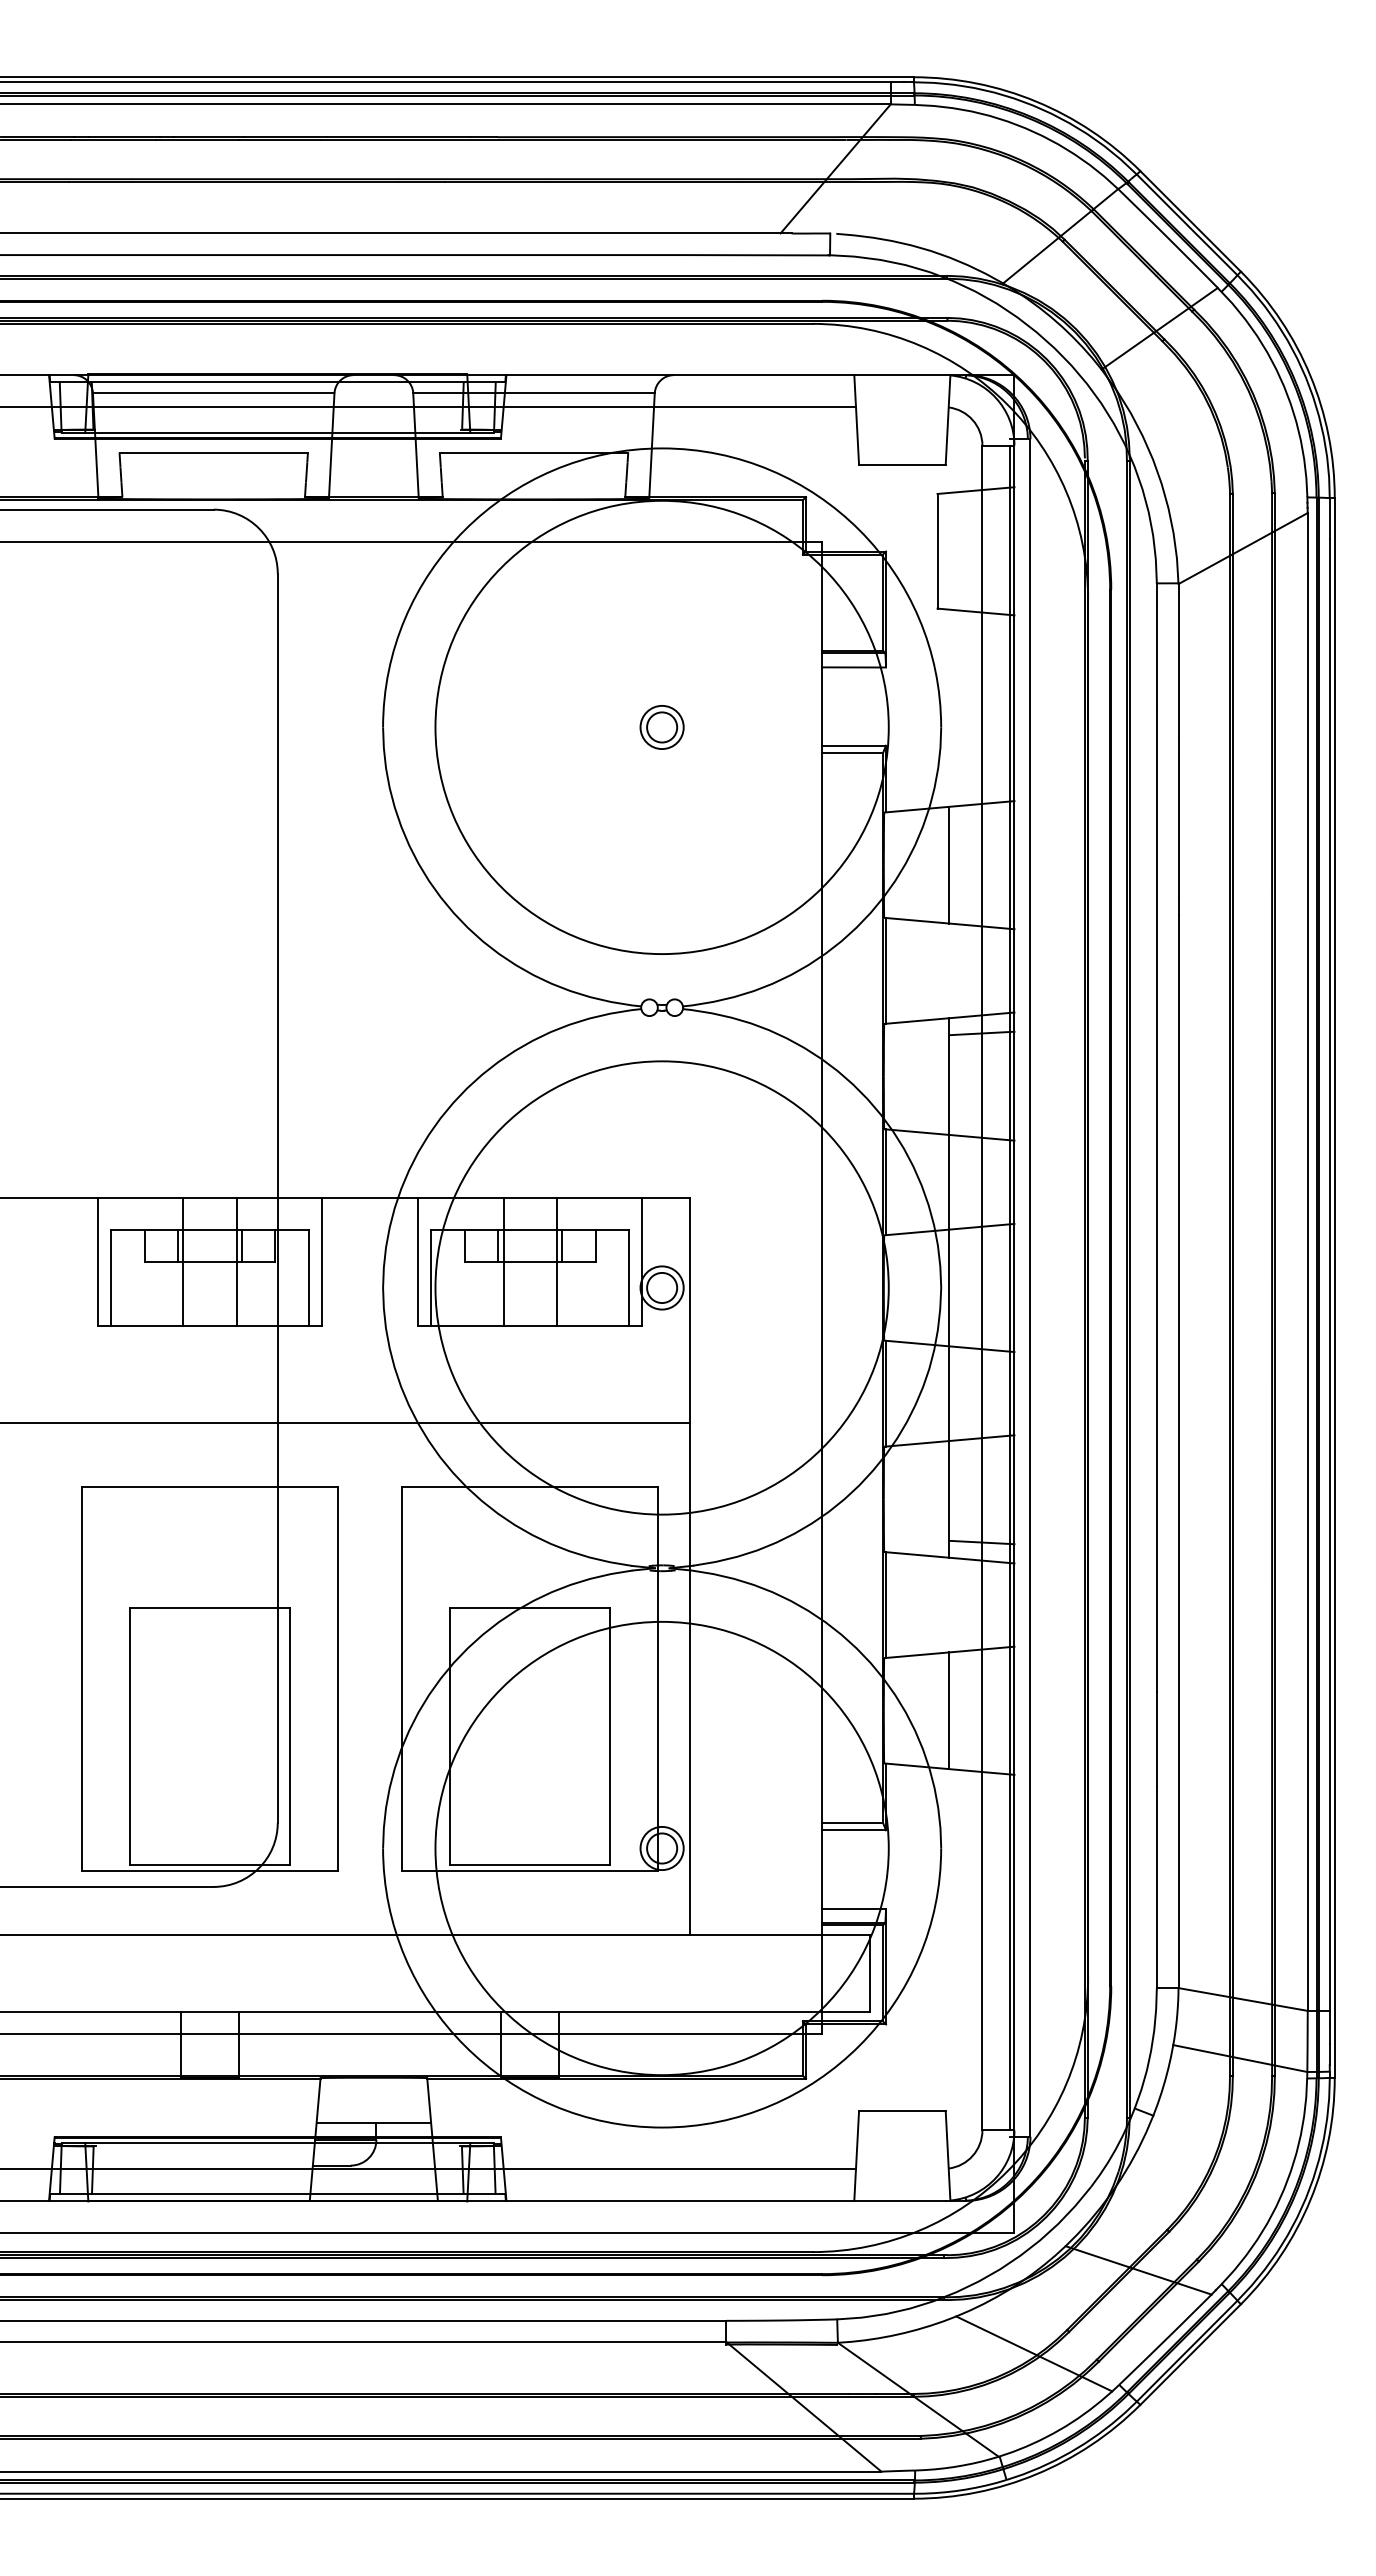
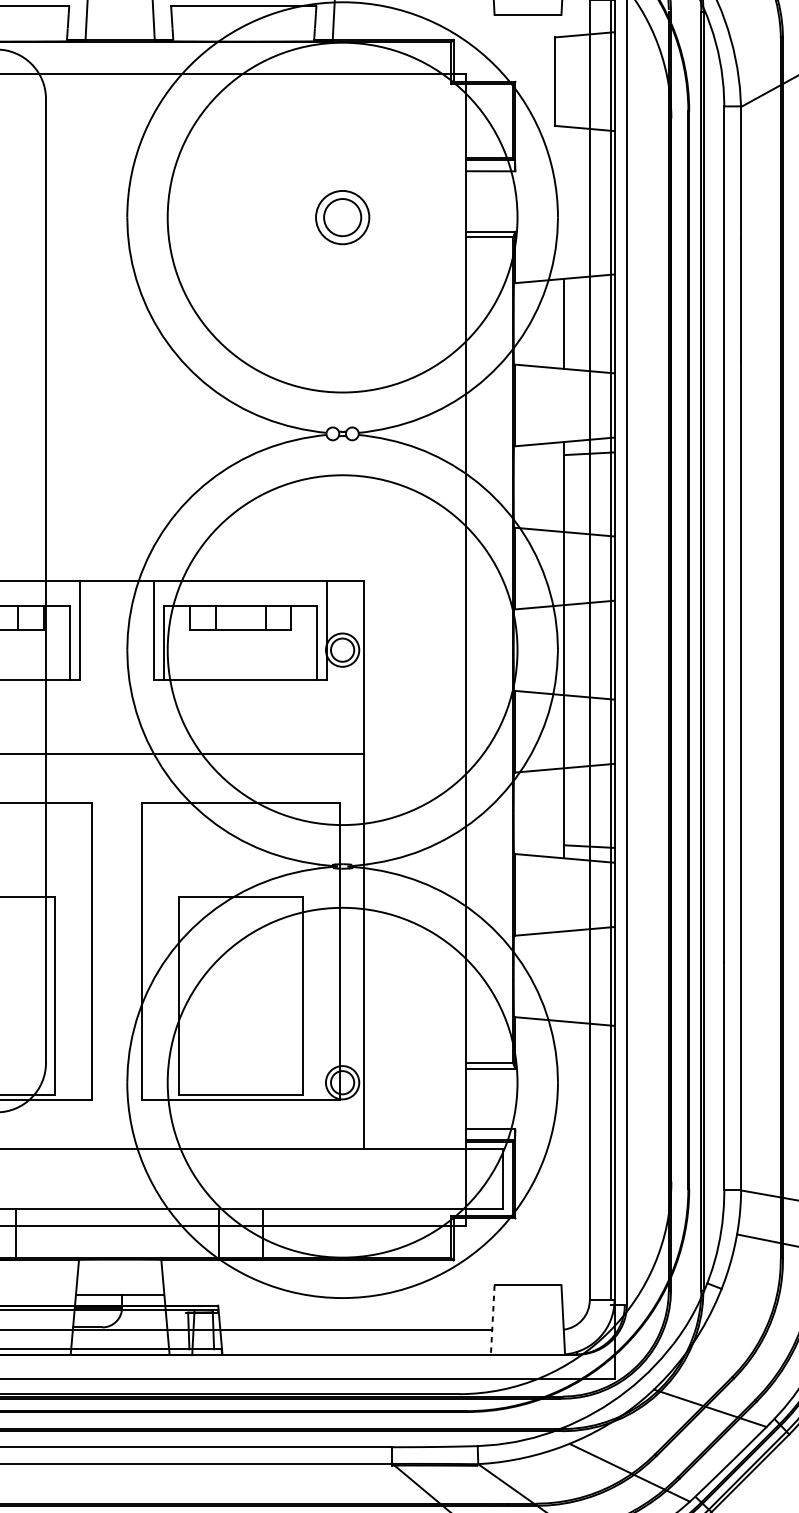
part: (661, 727) -> (342, 217), size x1.6
line: (236, 1262) -> (14, 630), removed
line: (503, 1262) -> (220, 630), removed
line: (556, 1262) -> (261, 630), removed
line: (949, 1710) -> (564, 976), removed
line: (856, 2156) -> (492, 1320), solid -> dashed

